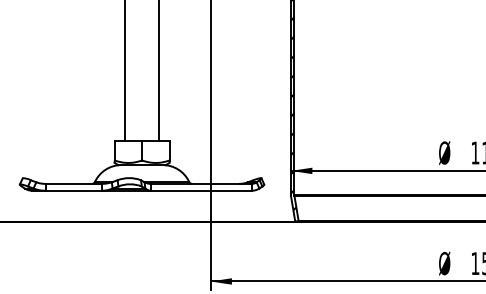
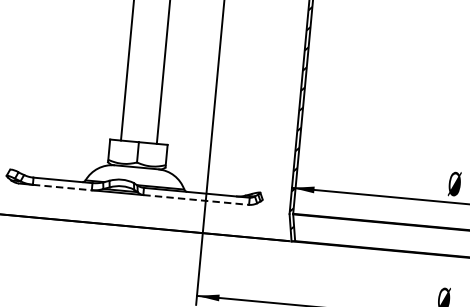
line: (74, 190) -> (63, 187), solid -> dashed
line: (201, 190) -> (196, 199), solid -> dashed

